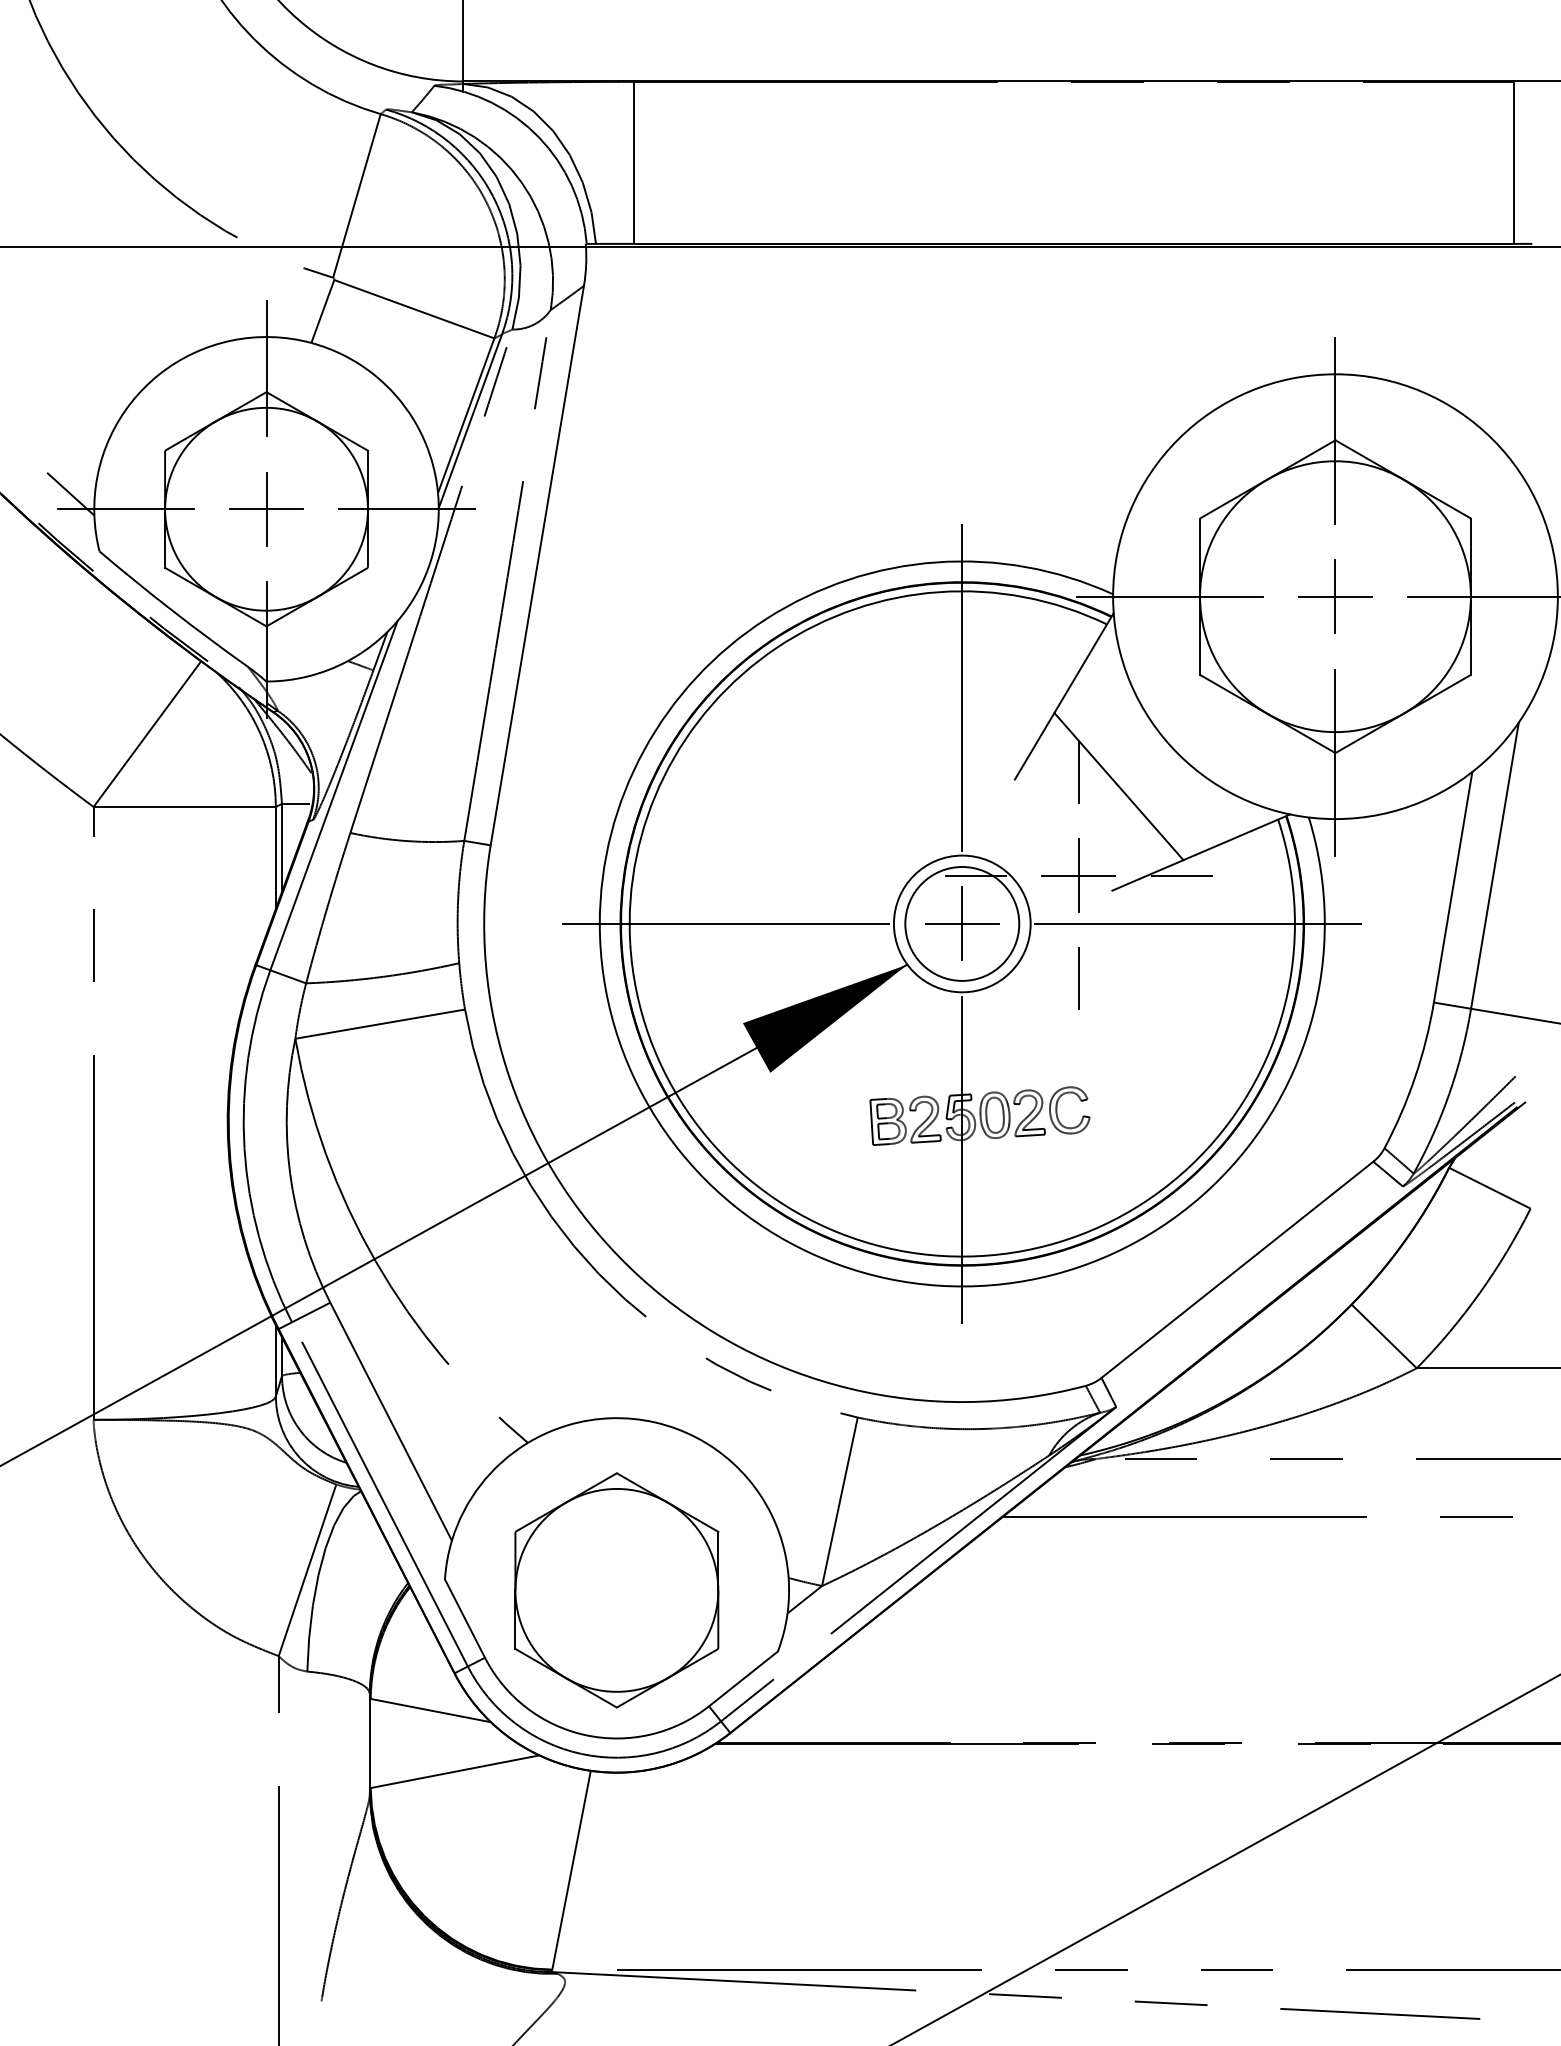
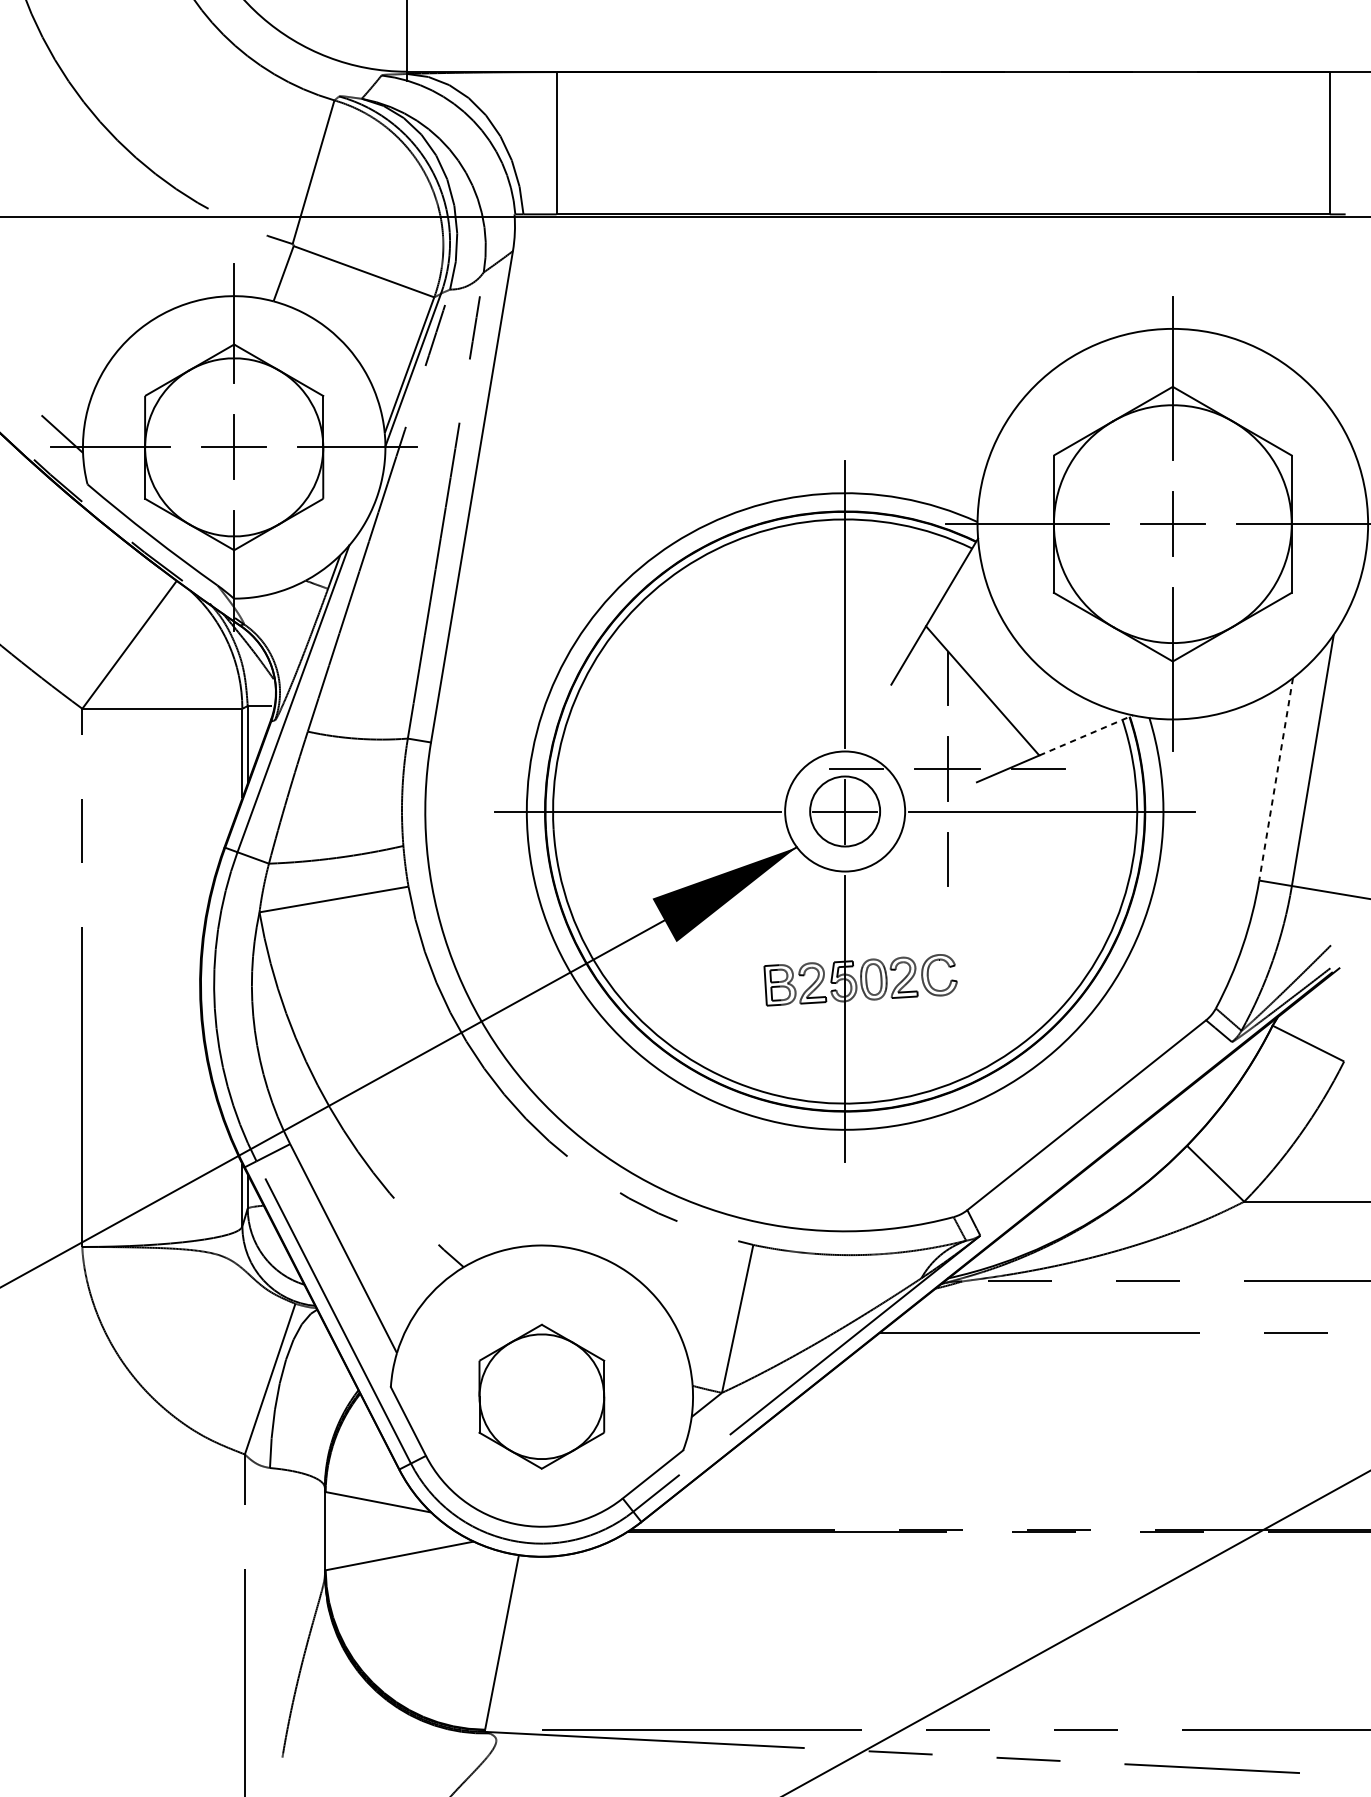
line: (1237, 837) -> (1086, 735), solid -> dashed
line: (1453, 887) -> (1276, 779), solid -> dashed
circle: (962, 923) -> (845, 811), size x0.7
part: (616, 1590) -> (541, 1396), size x0.7

